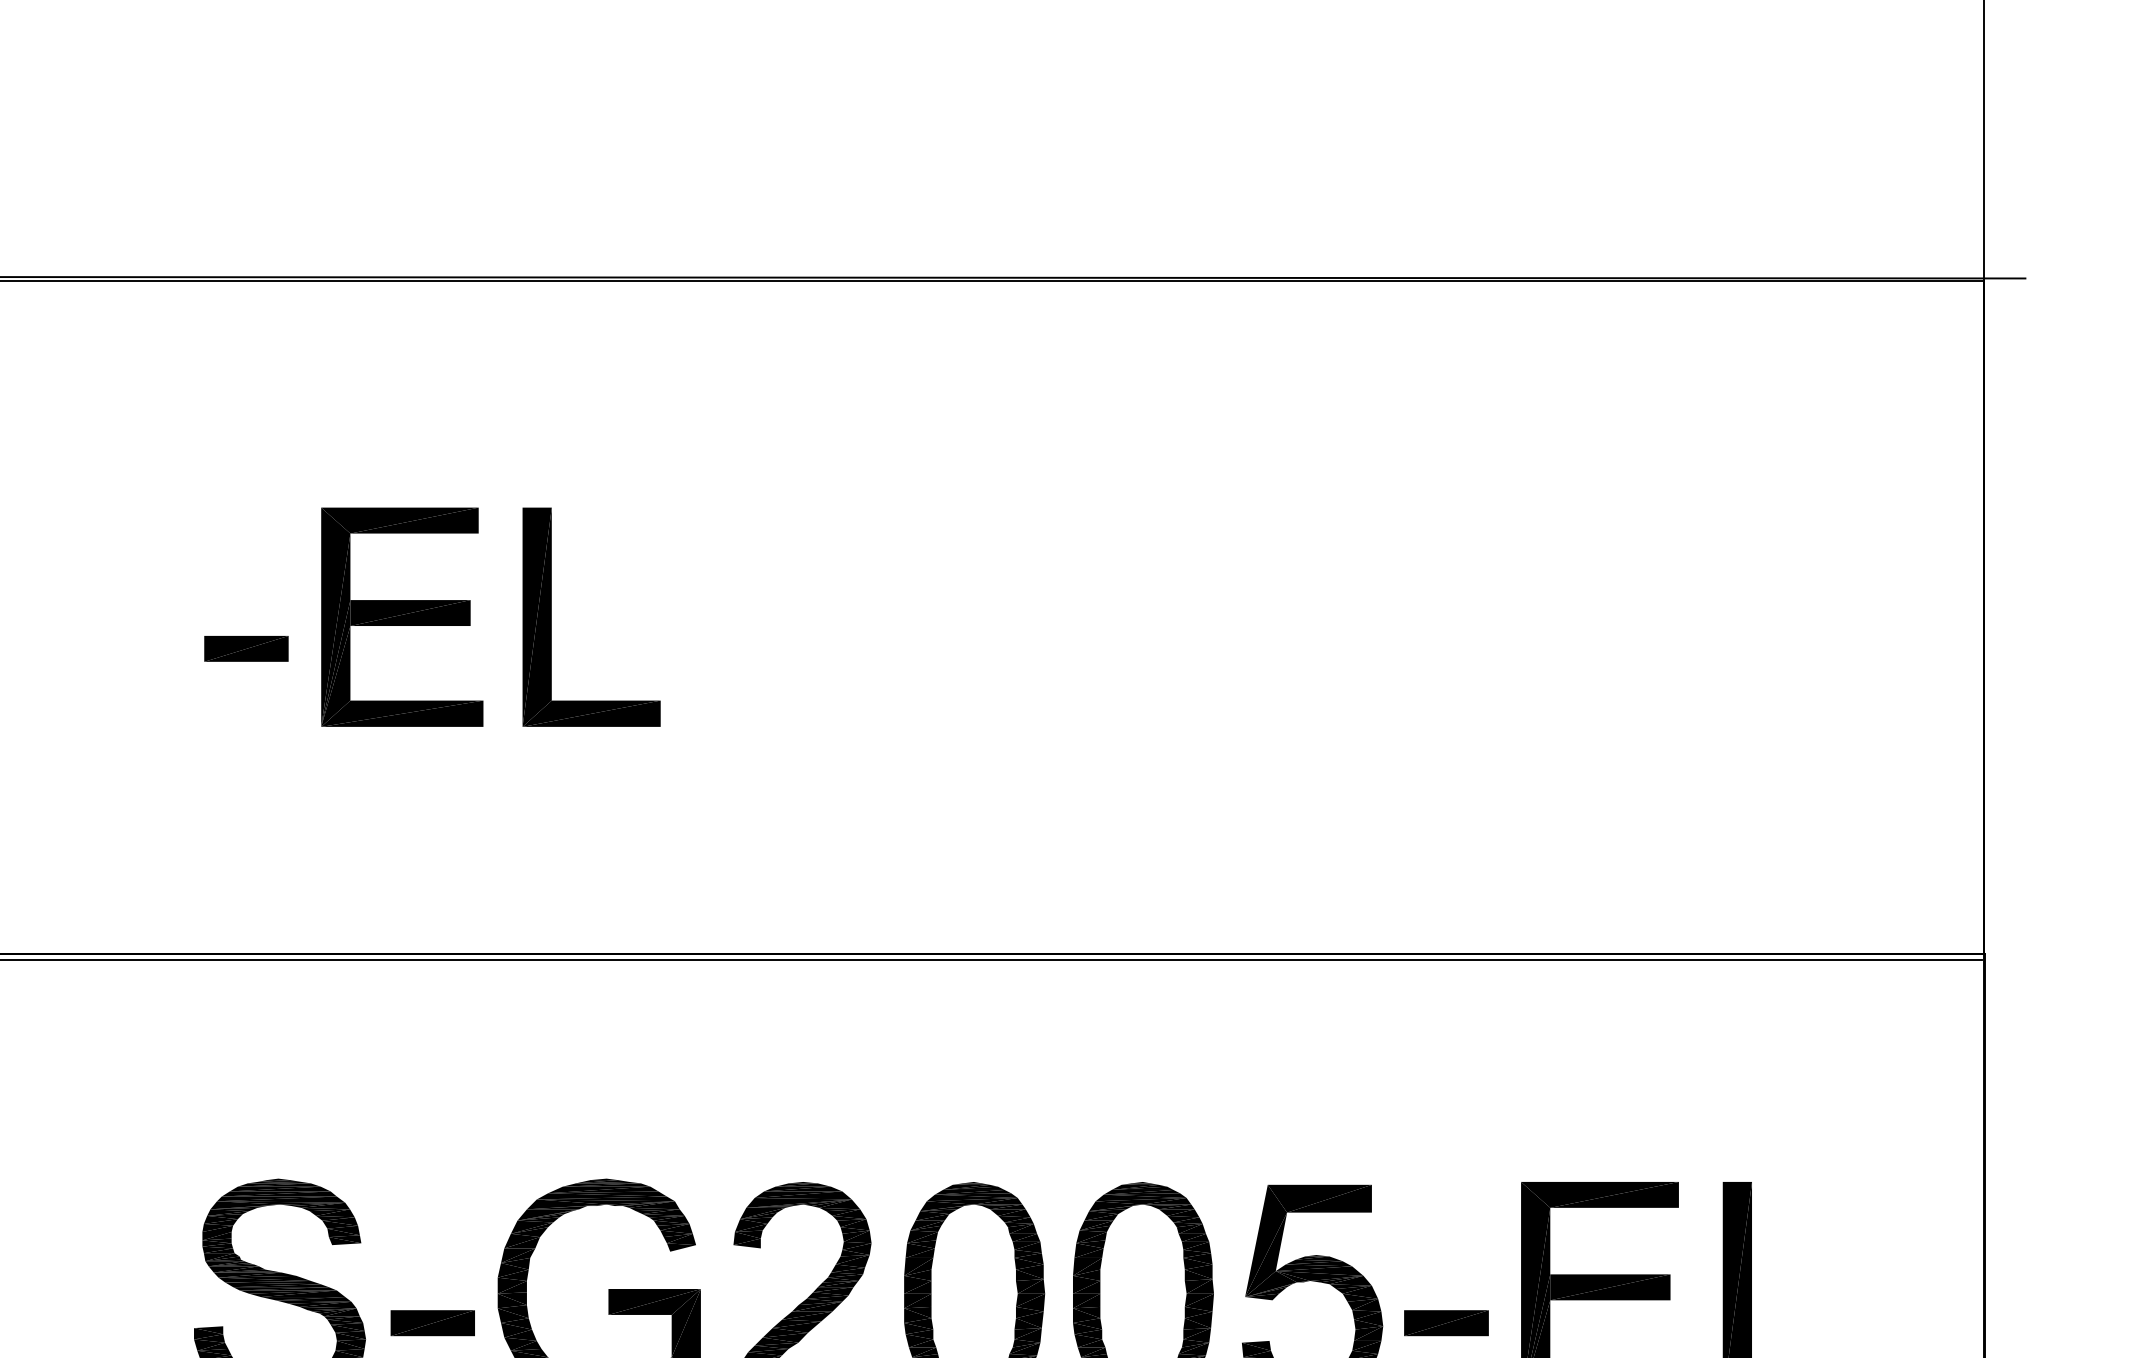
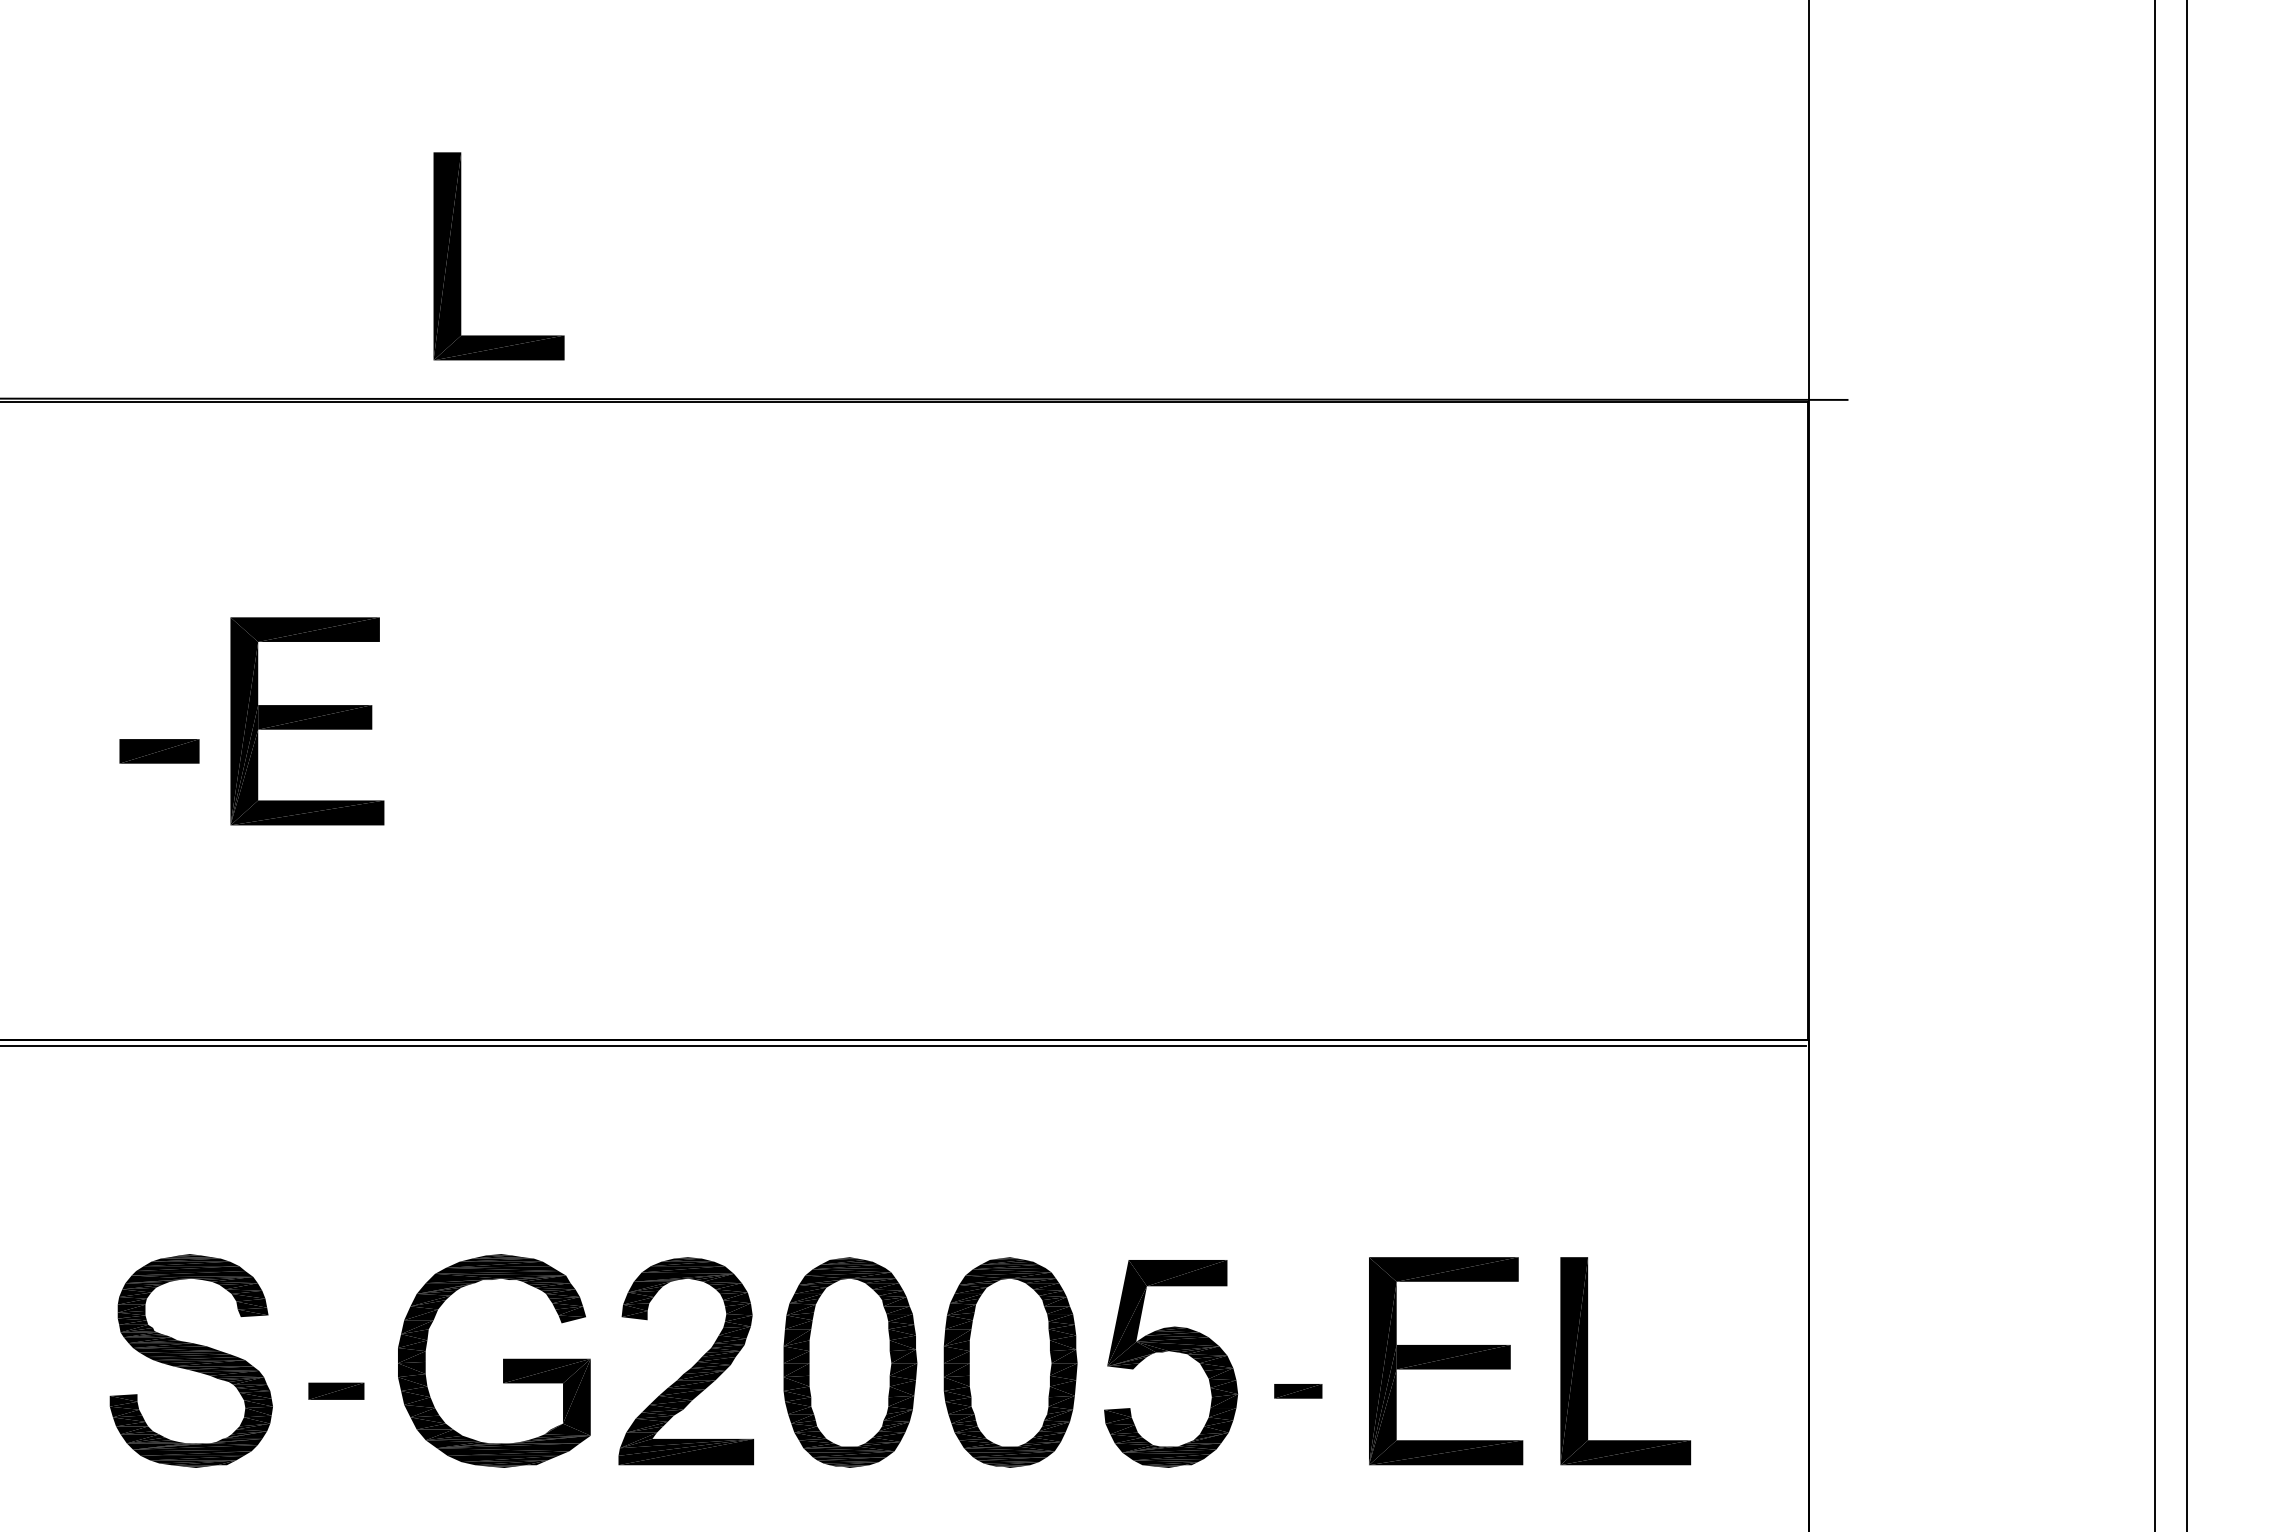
part: (552, 617) -> (461, 256), moved
part: (432, 1323) -> (336, 1391), size x0.7
part: (1446, 1323) -> (1298, 1391), size x0.6

